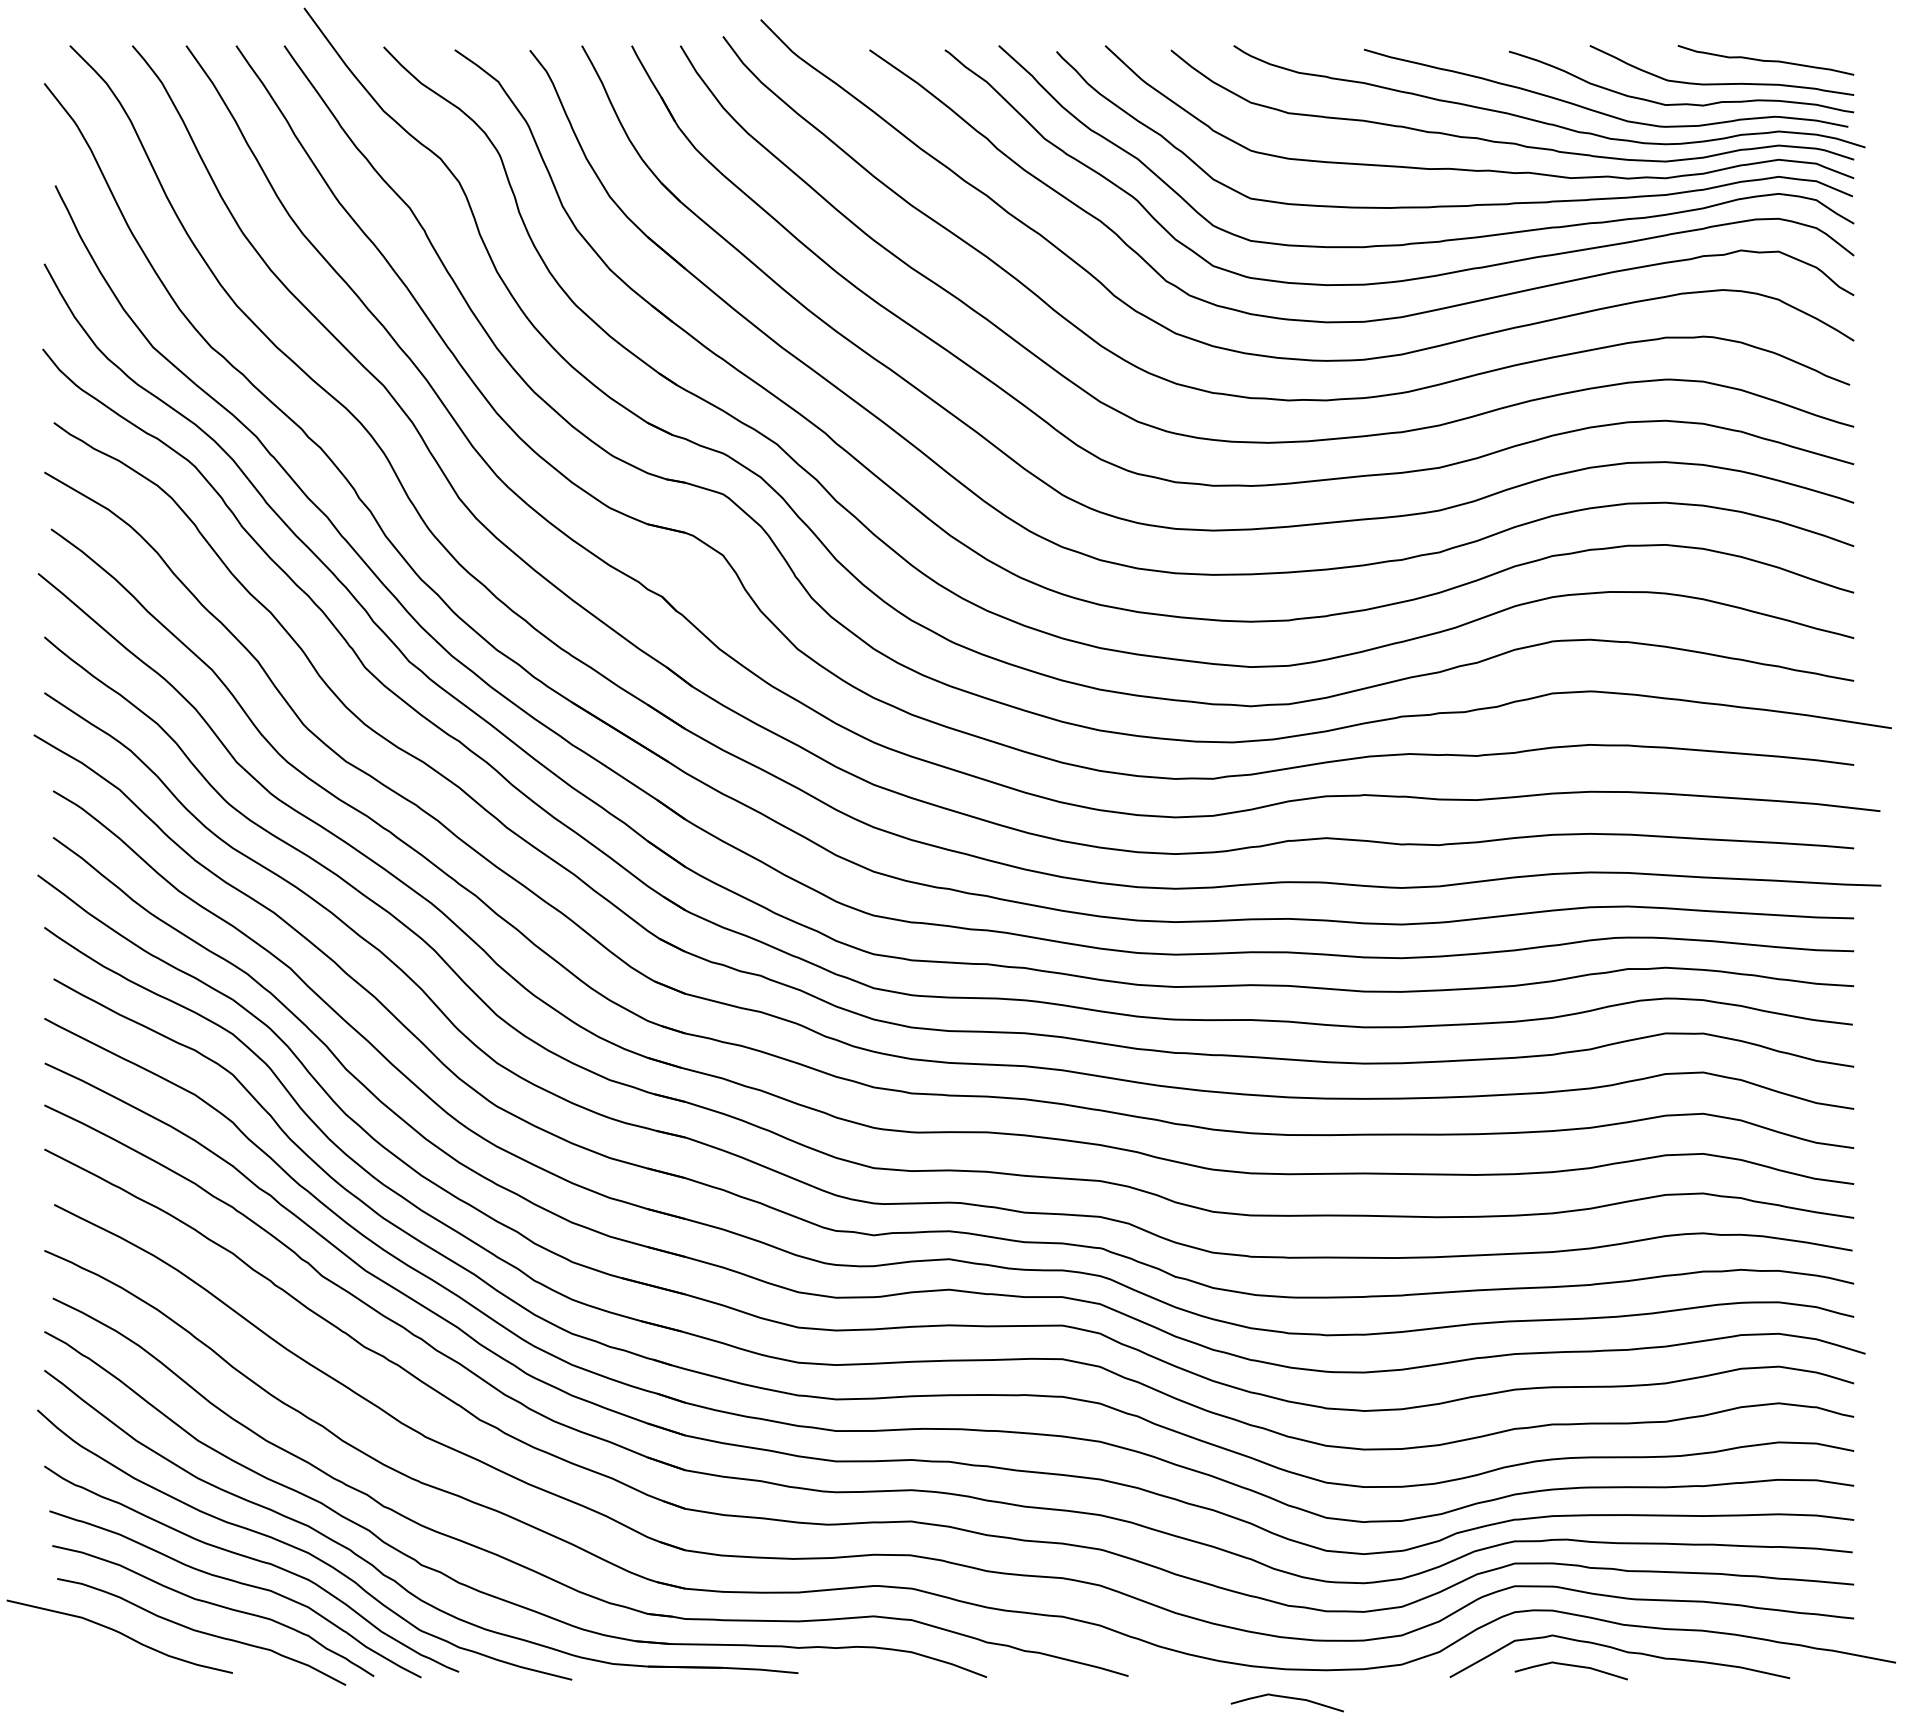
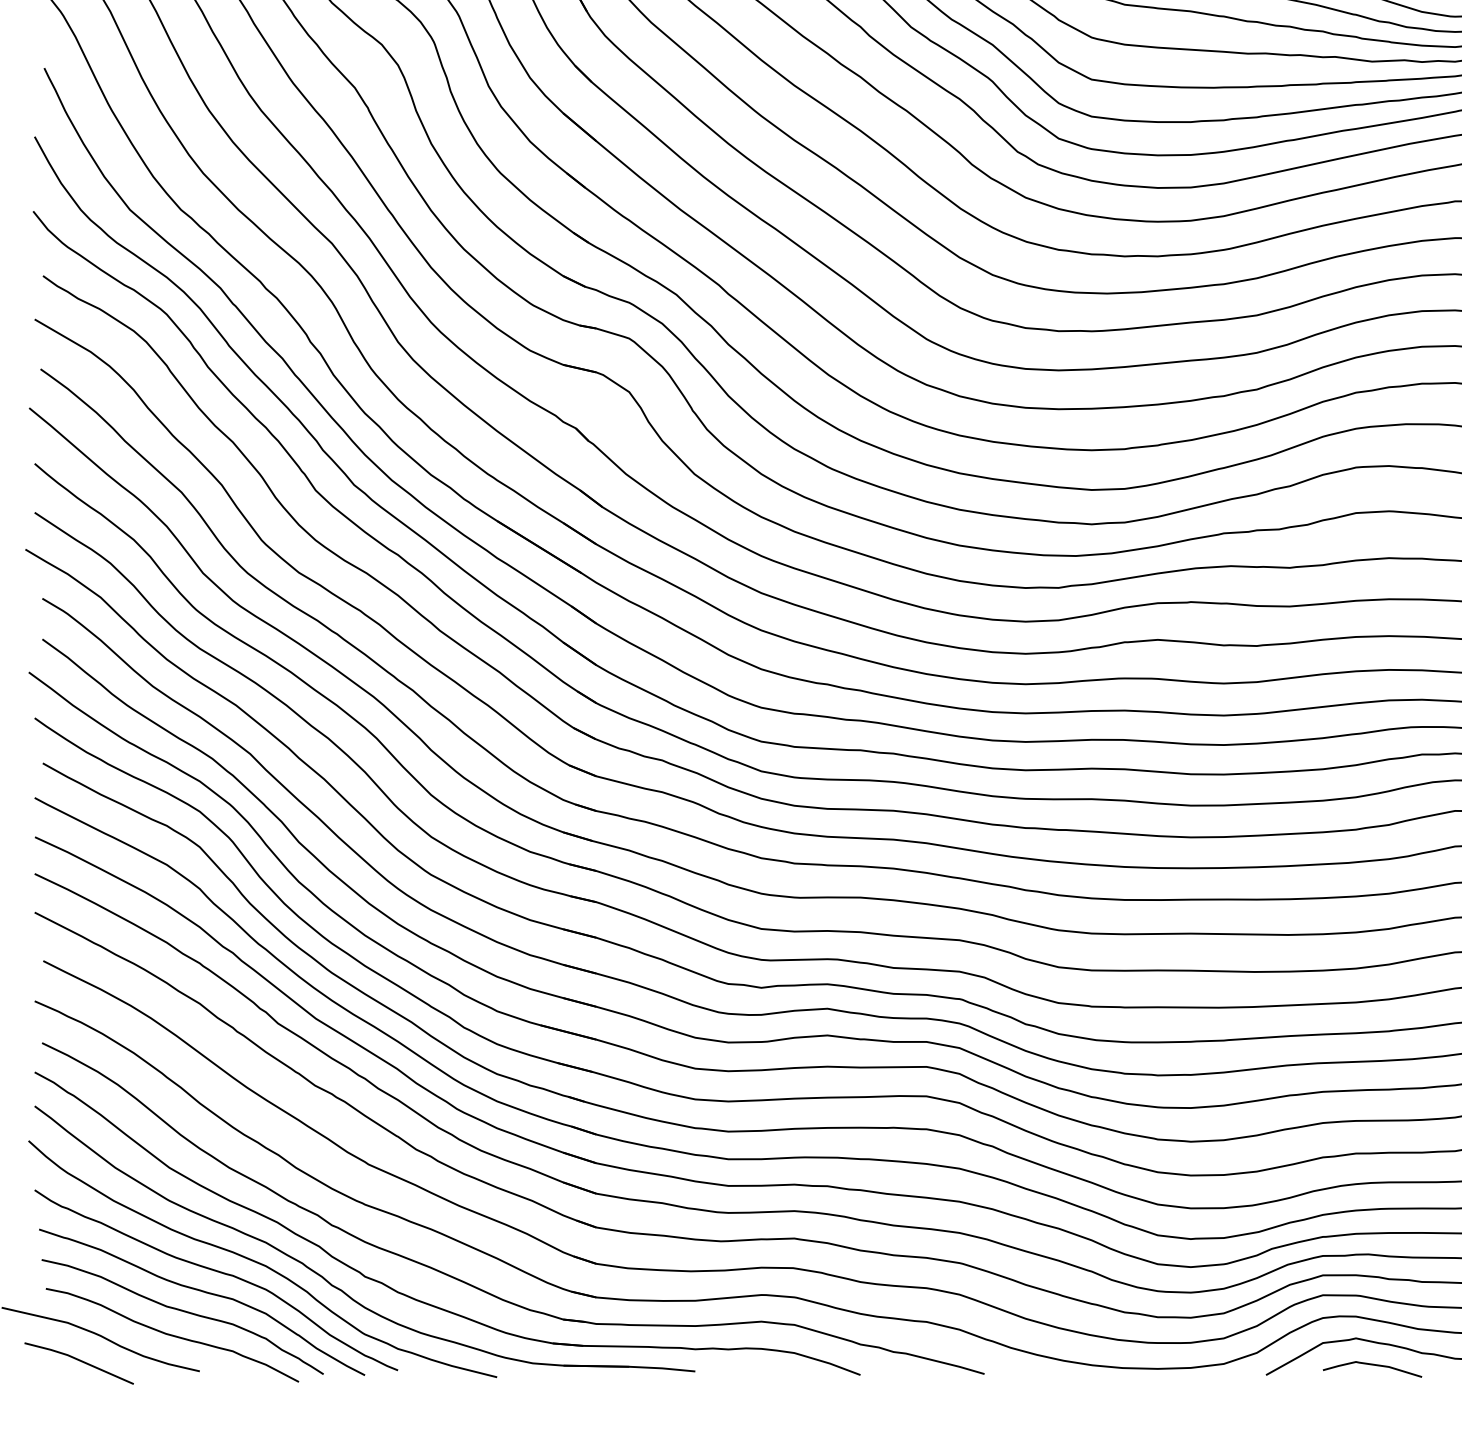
line: (94, 1661) -> (78, 1361), added
curve: (1286, 1698) -> (1122, 1393), removed

